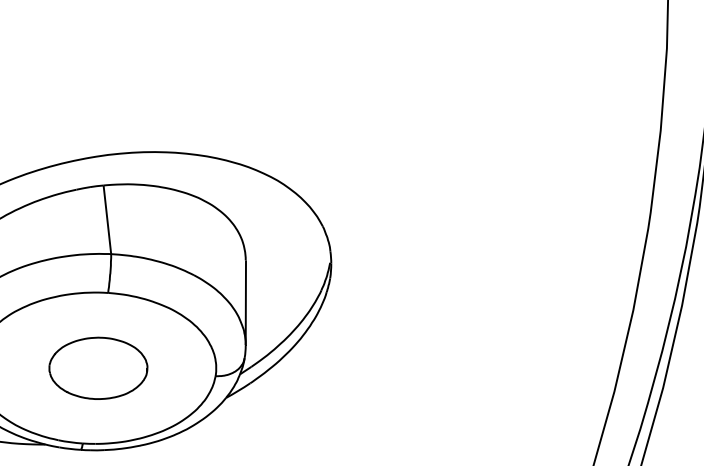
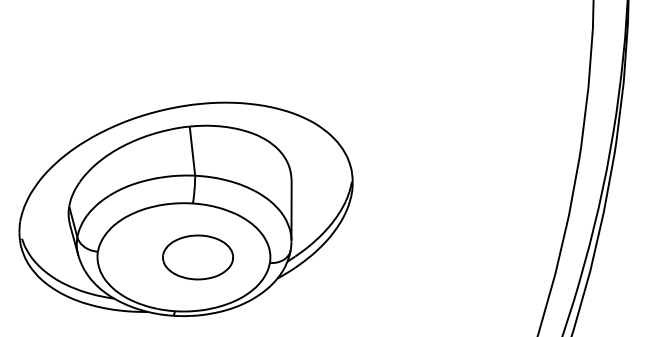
part: (97, 368) -> (197, 257), moved

